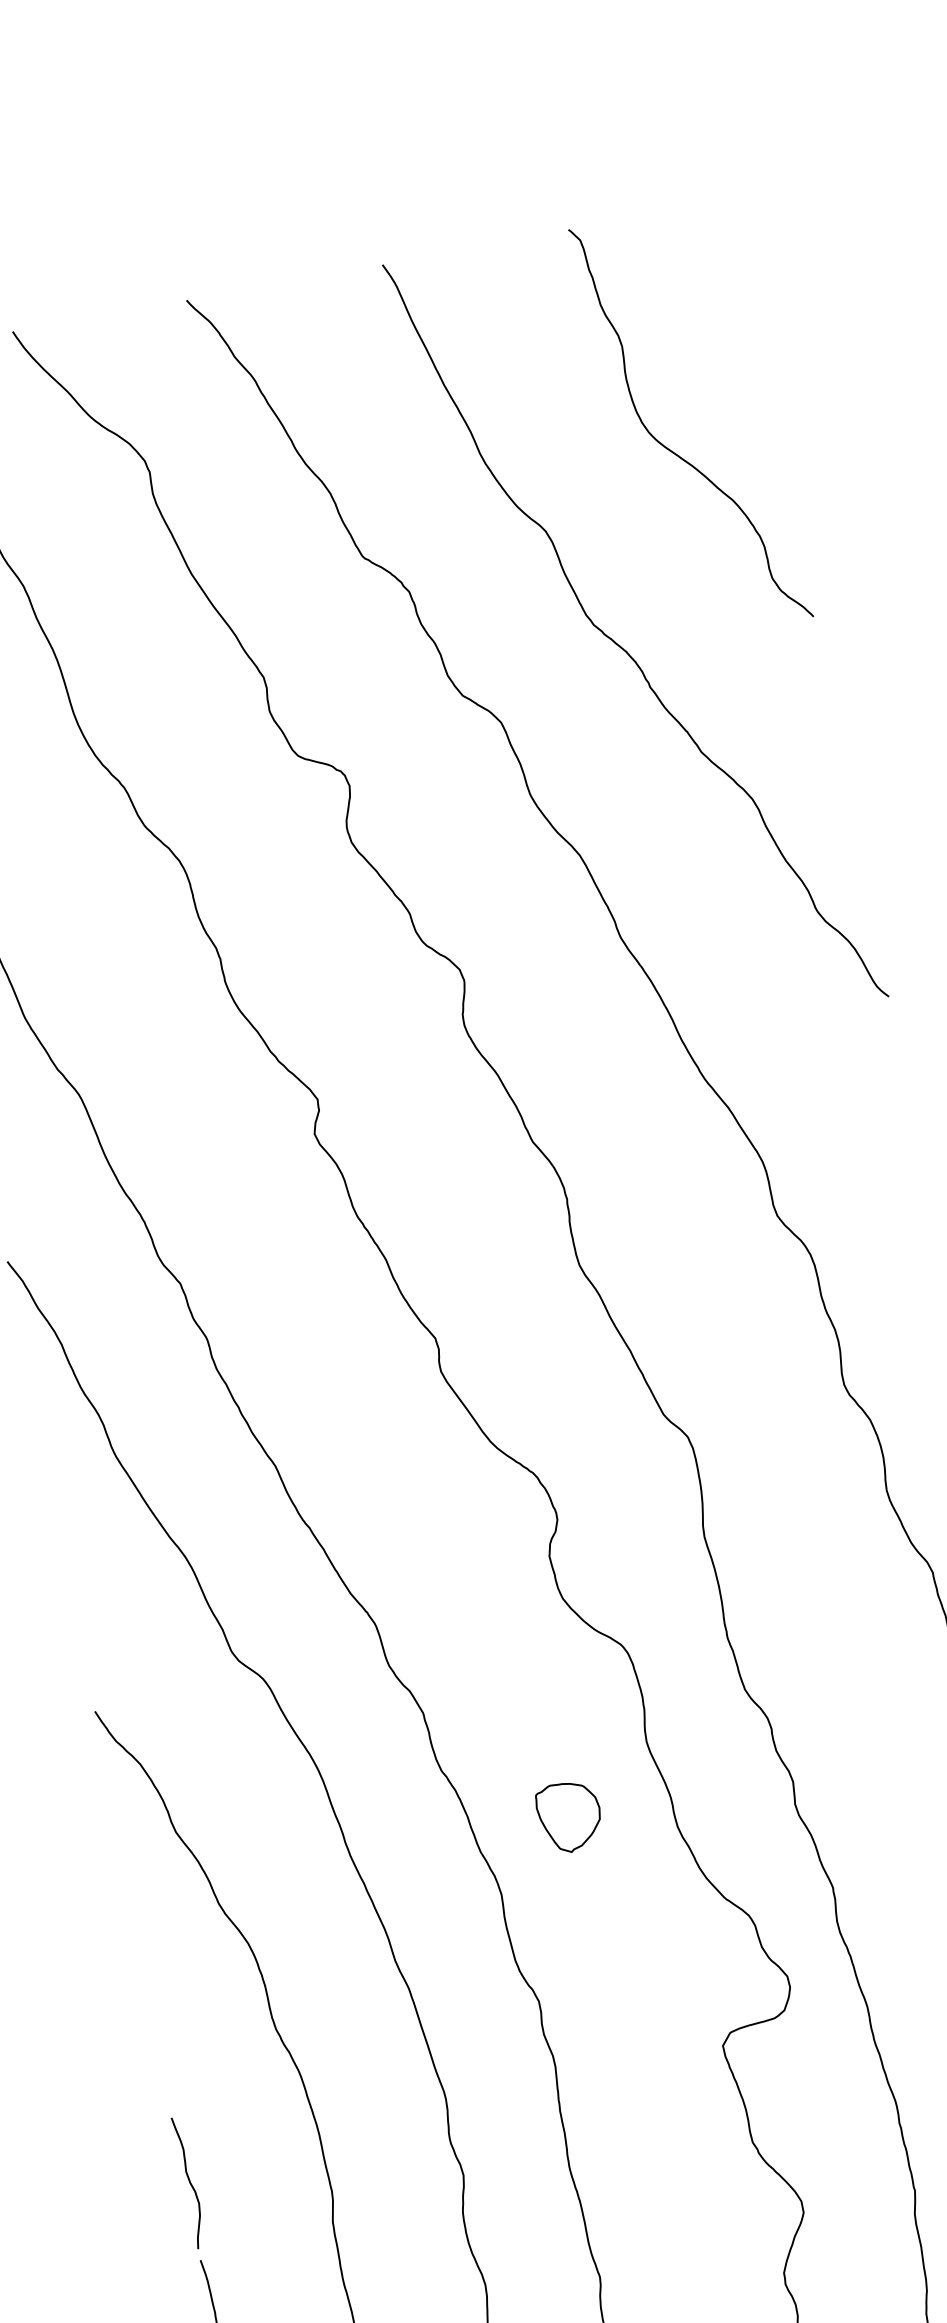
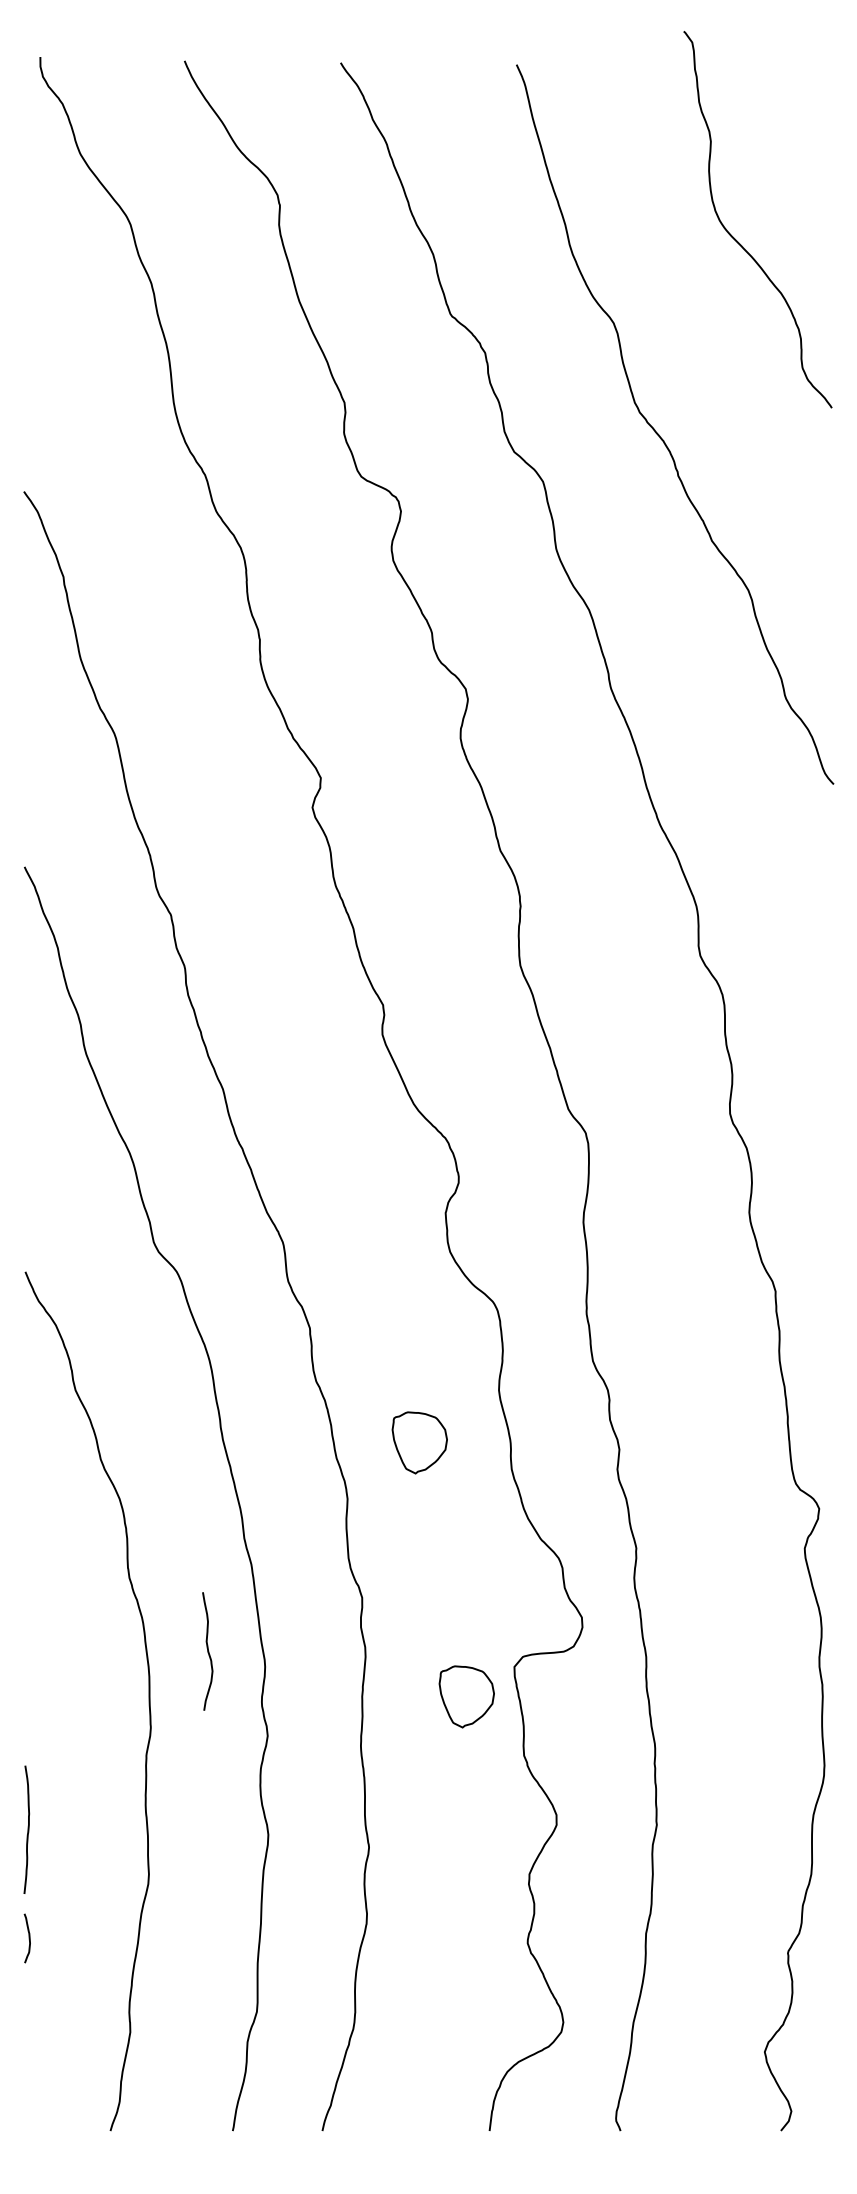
curve: (671, 449) -> (736, 239), moved
part: (676, 2088) -> (466, 1696), added
curve: (189, 2182) -> (207, 1651), moved

